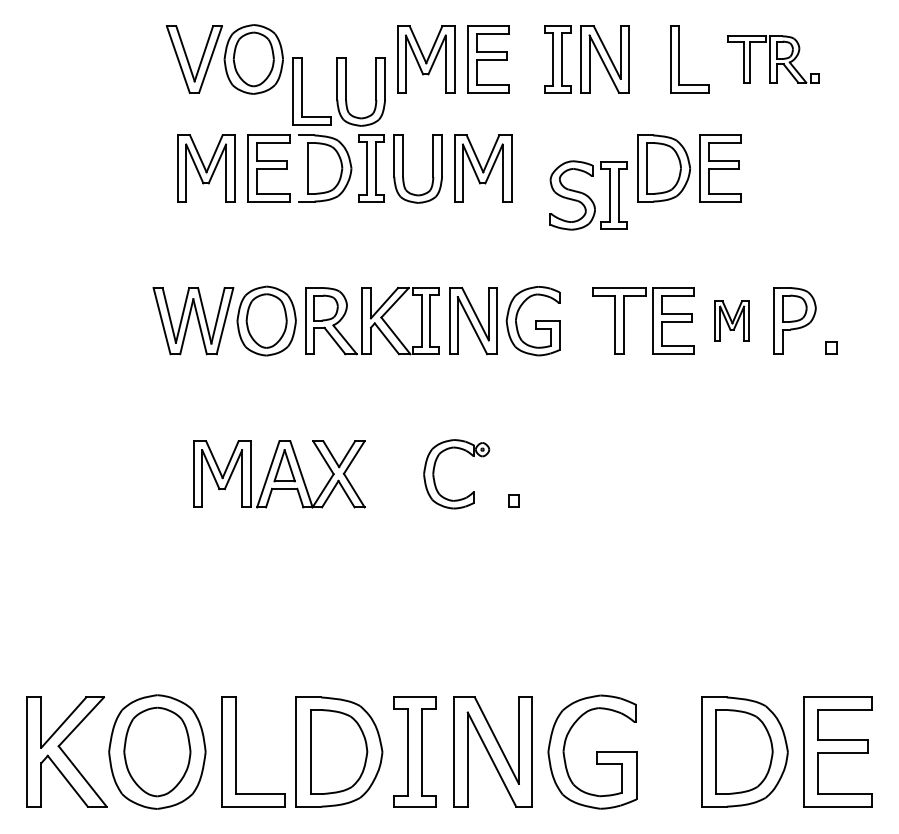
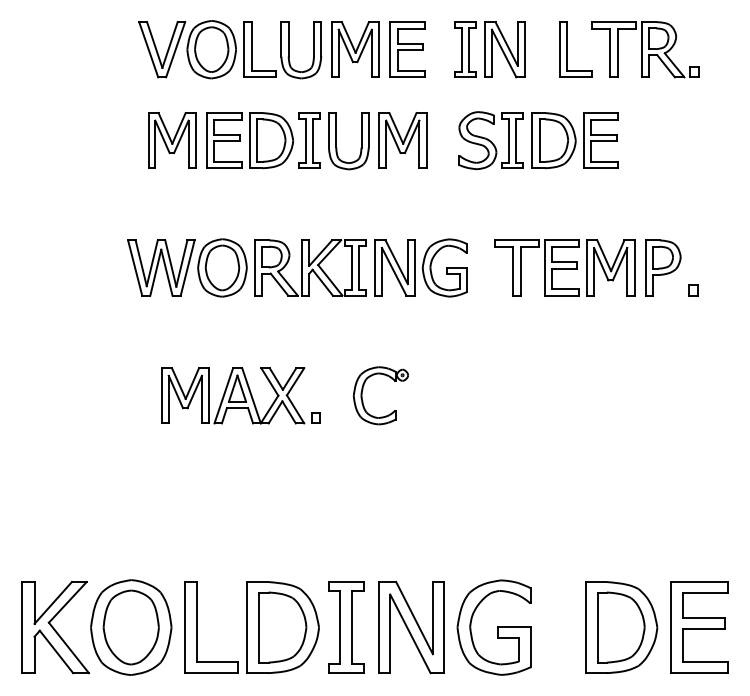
part: (773, 59) -> (645, 49), size x1.43
part: (338, 91) -> (282, 49), moved
line: (299, 168) -> (249, 140), added
part: (588, 195) -> (490, 140), moved
part: (732, 320) -> (611, 267), size x1.67
part: (513, 500) -> (315, 417), moved

